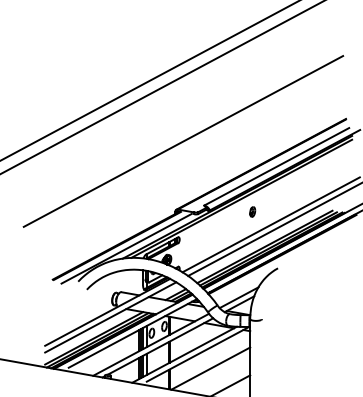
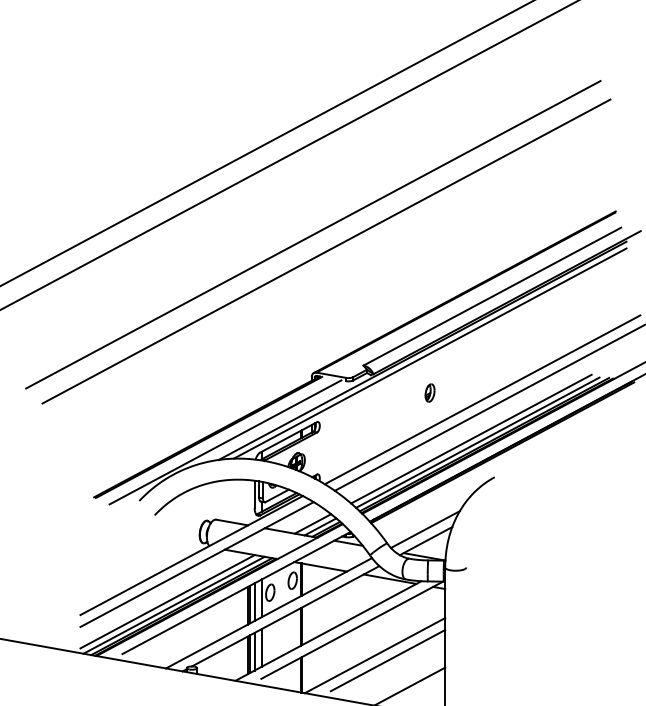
line: (175, 131) -> (312, 233), added
part: (252, 211) -> (429, 392), moved
line: (217, 371) -> (387, 660), added

